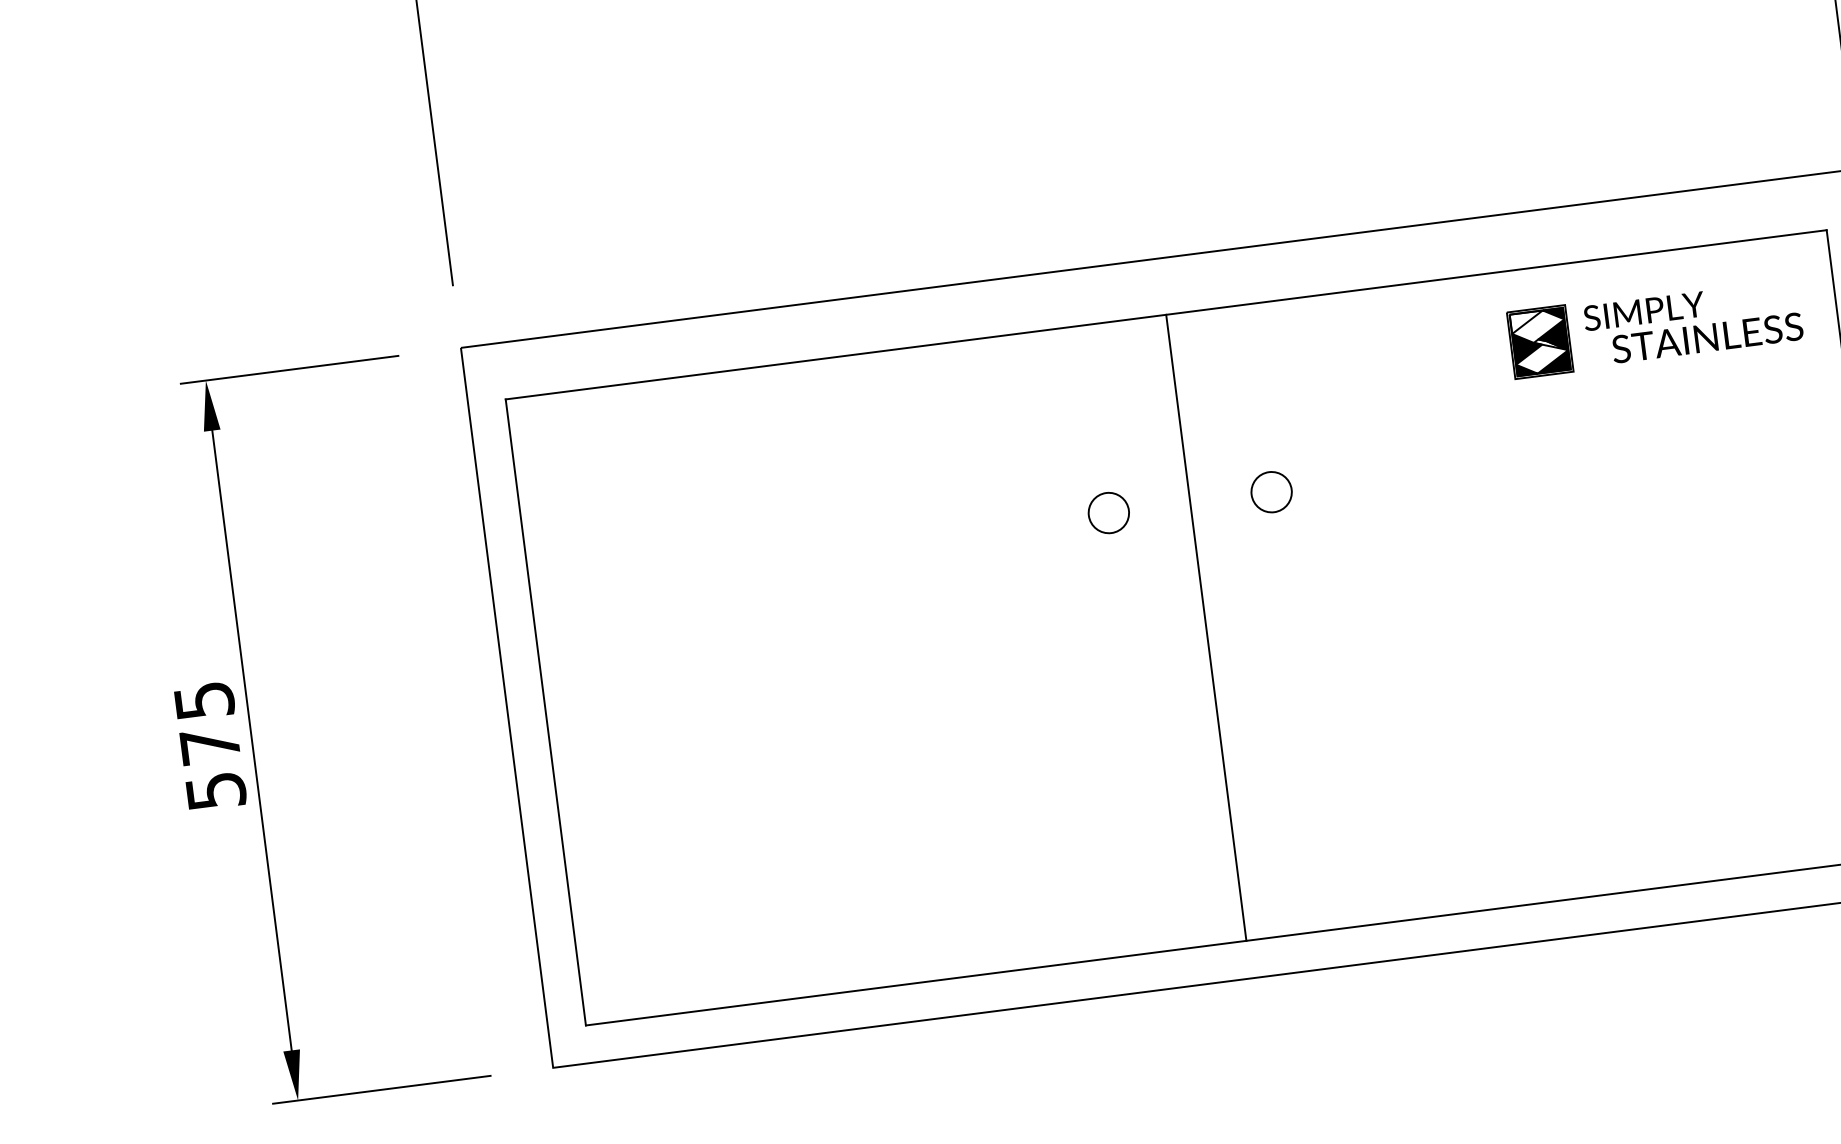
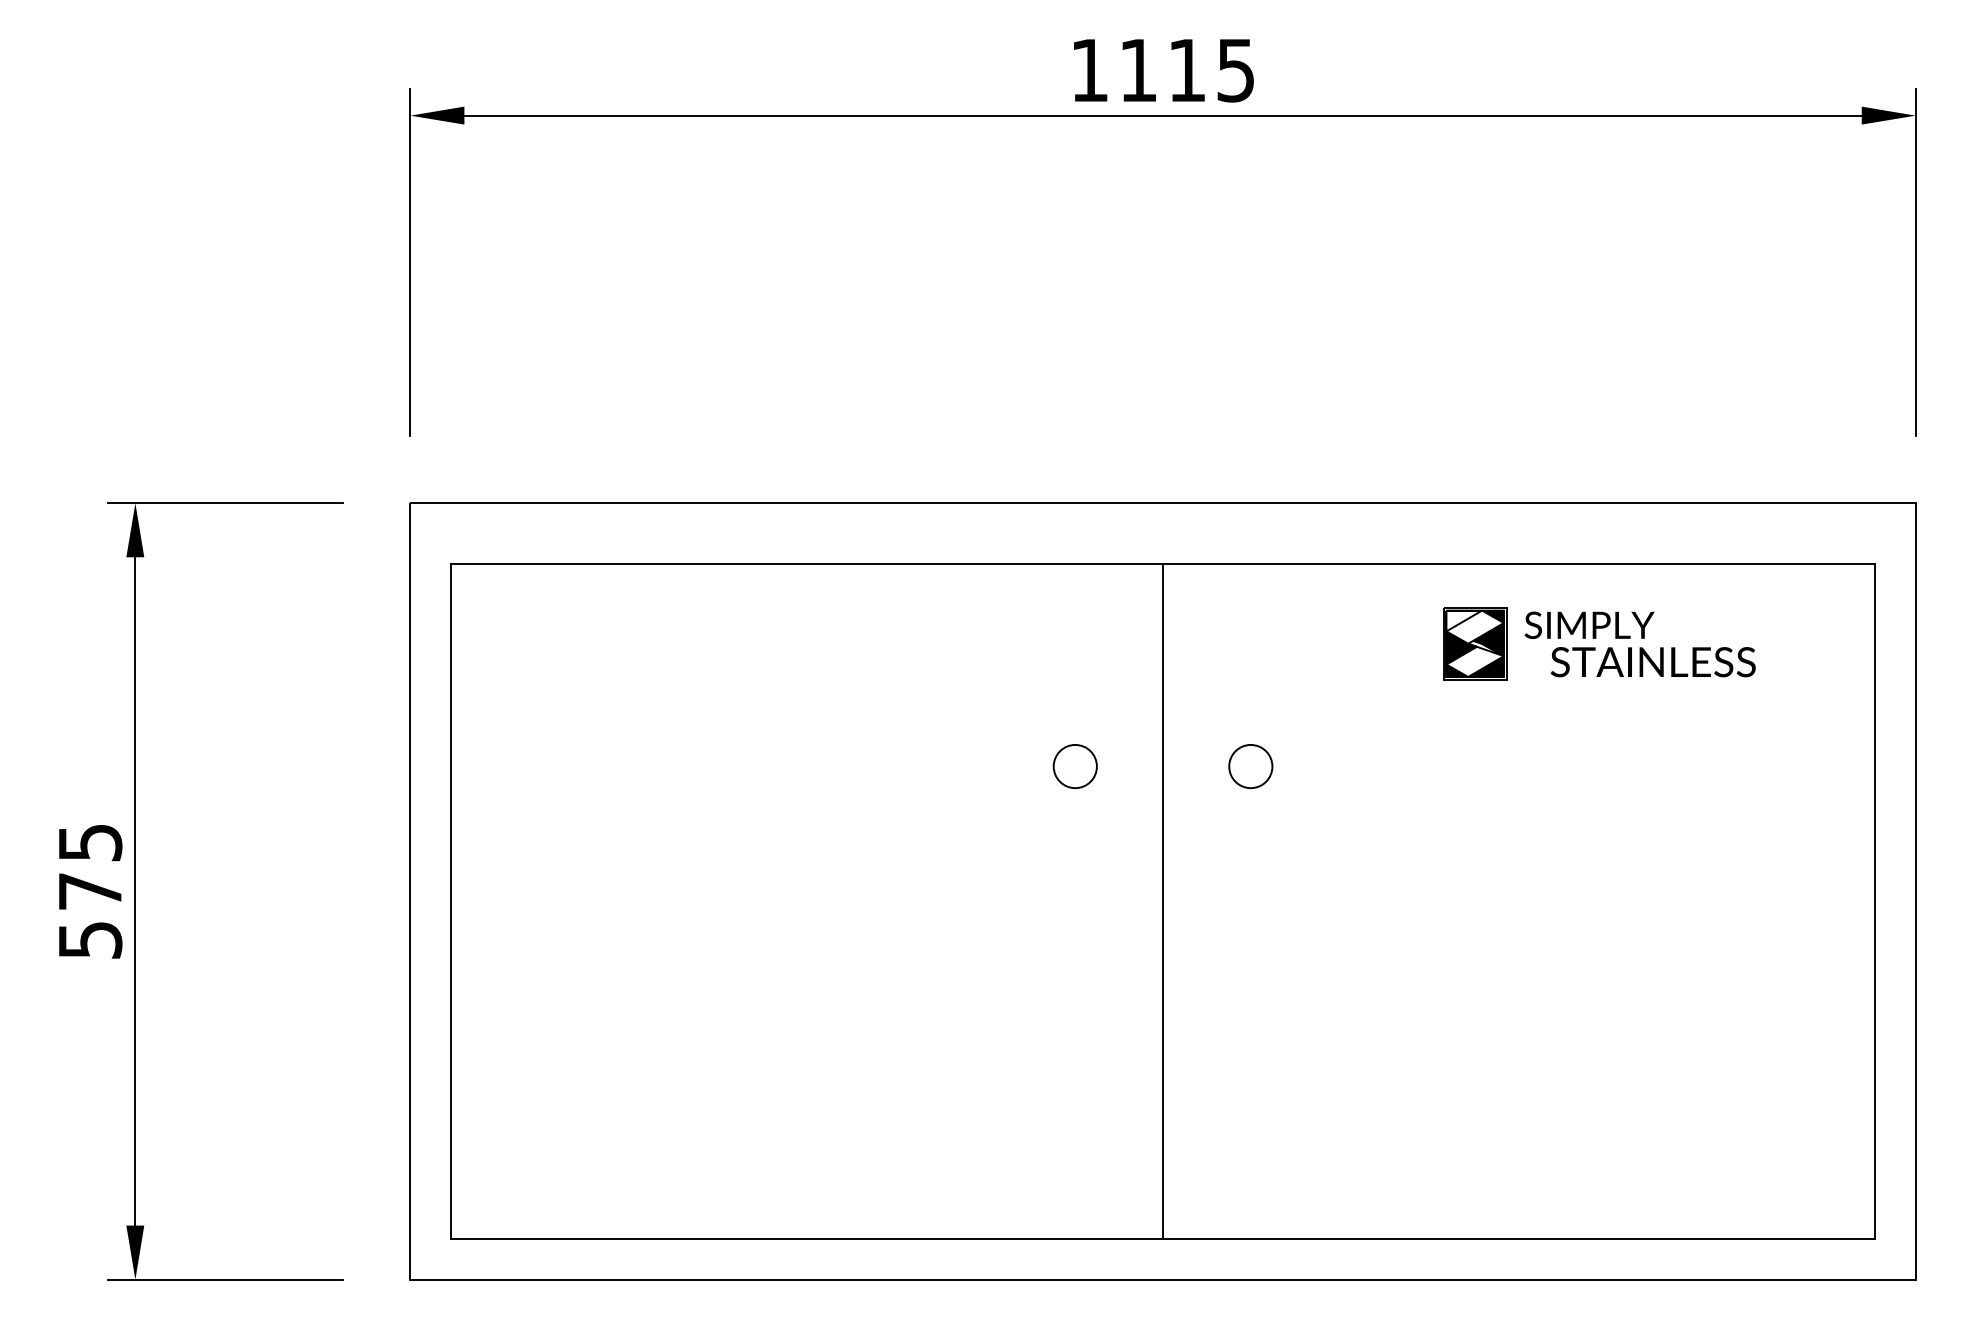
part: (1655, 327) -> (1599, 643), moved

